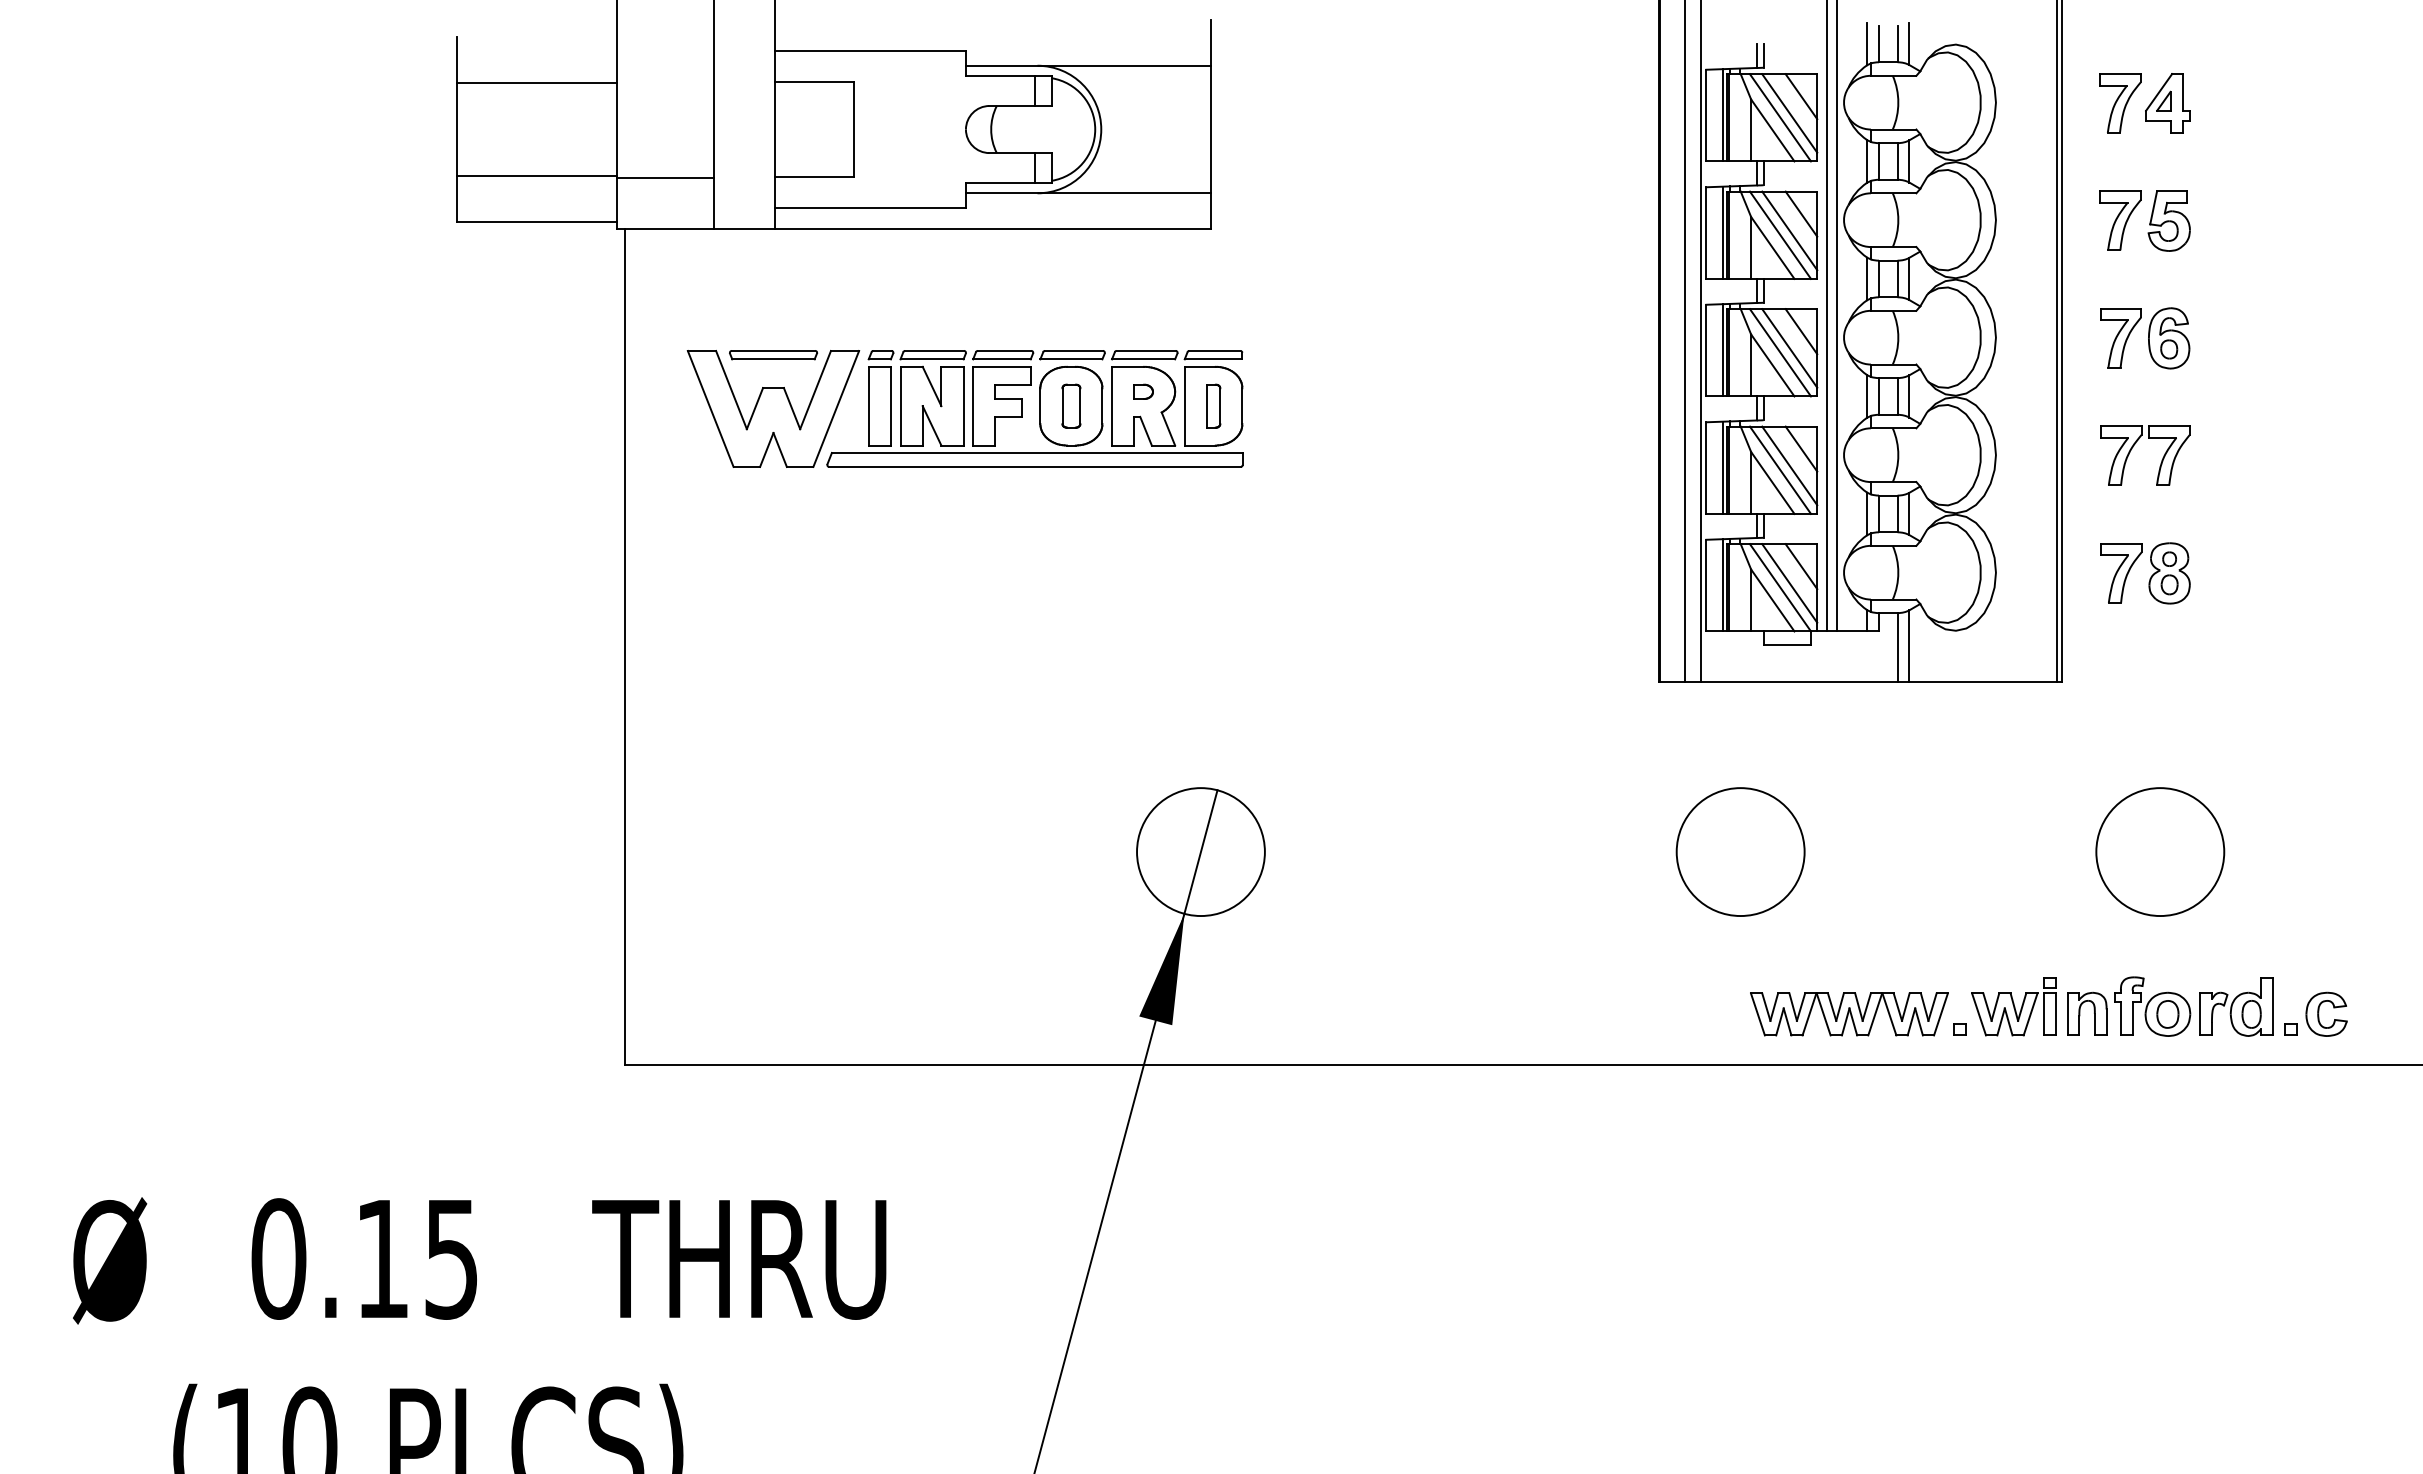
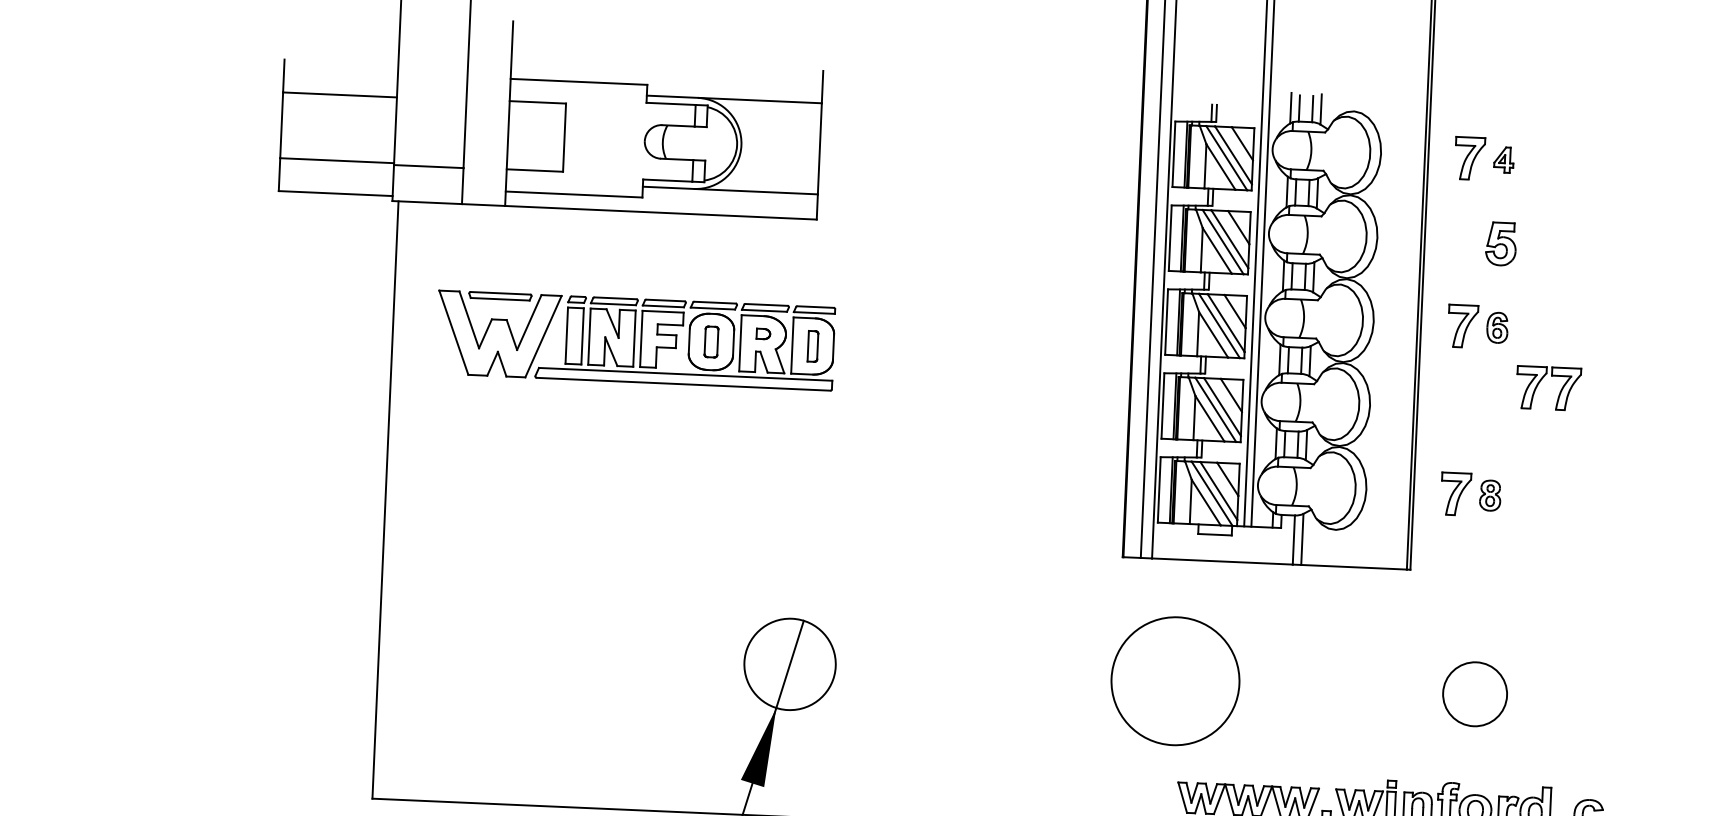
part: (2167, 103) -> (1503, 160), size x0.6
part: (2120, 220) -> (1466, 242), removed
part: (2169, 338) -> (1497, 327), size x0.7
part: (2133, 447) -> (1540, 382), moved
part: (2169, 573) -> (1490, 495), size x0.7
circle: (1740, 851) -> (1175, 680), size x1.4
circle: (2160, 851) -> (1475, 693), size x0.7

